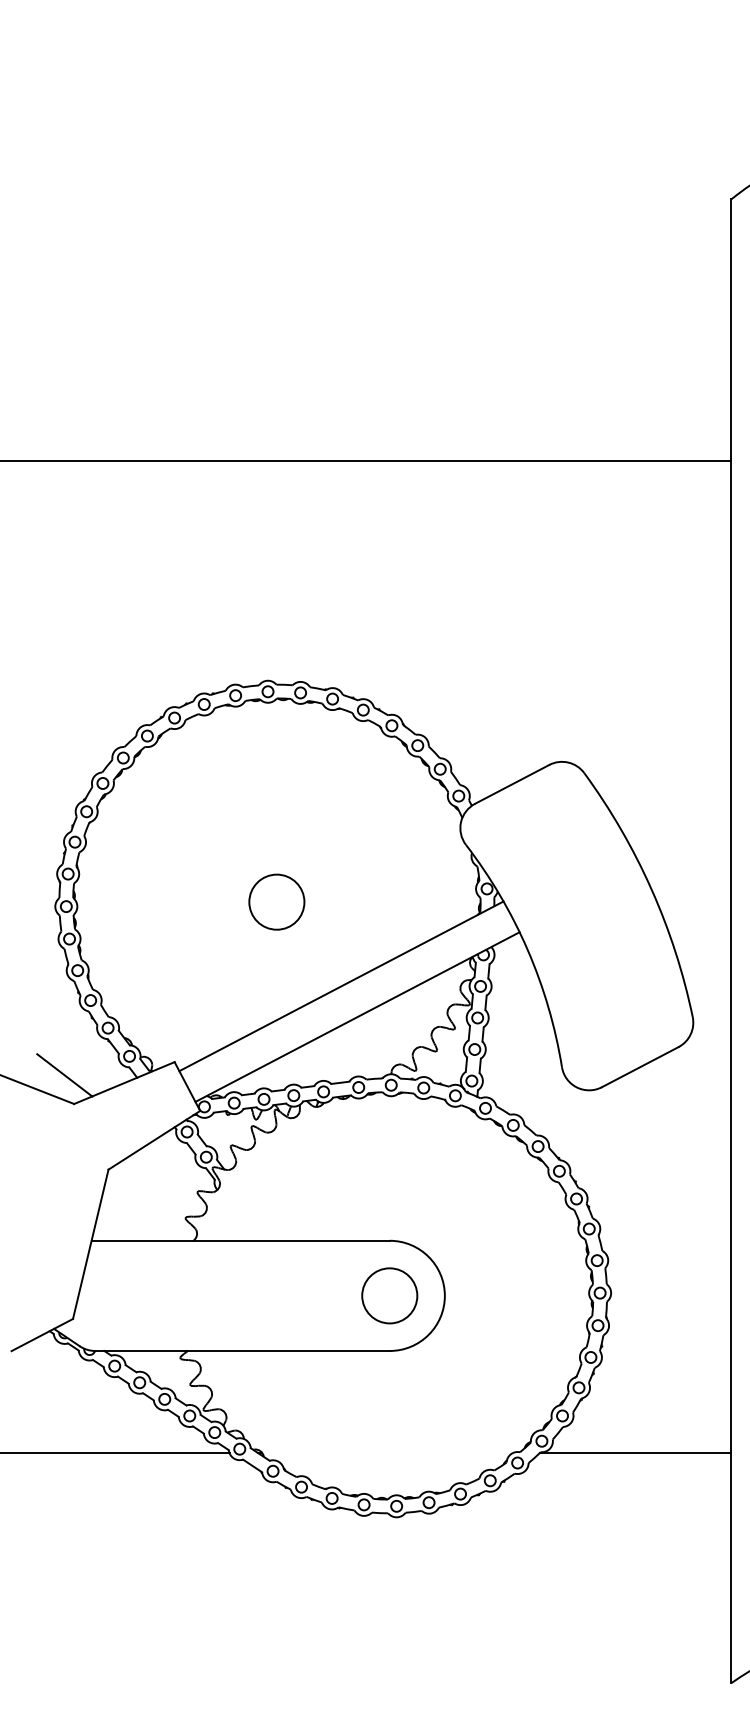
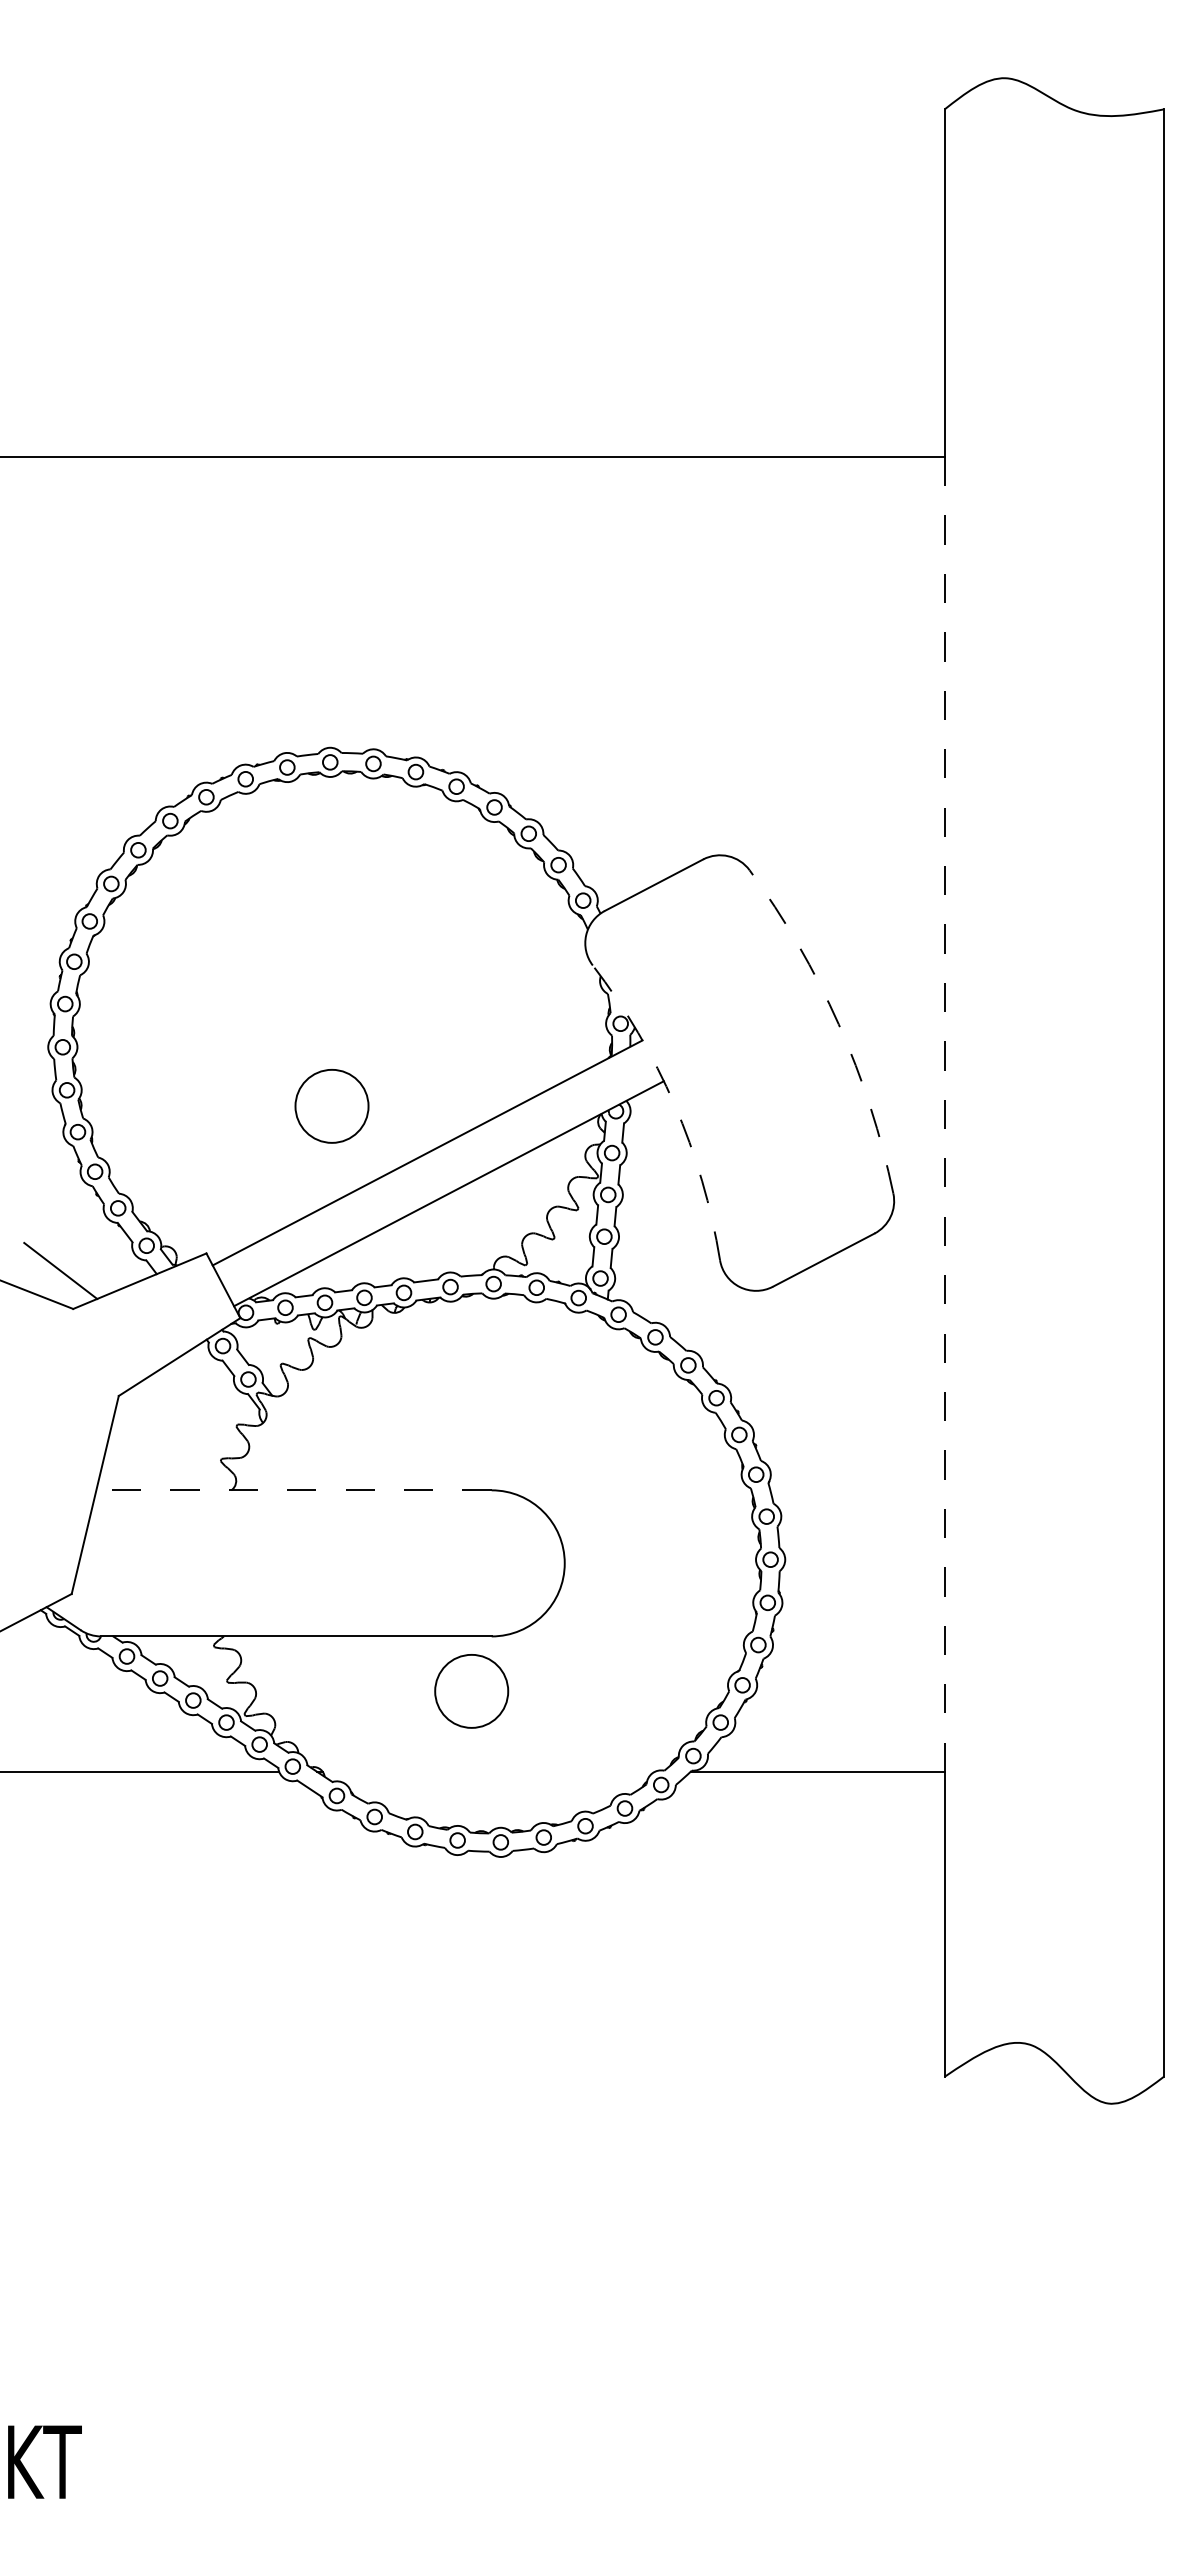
arc: (651, 889) -> (838, 1024), solid -> dashed
circle: (276, 902) -> (331, 1106), moved
arc: (527, 949) -> (674, 1104), solid -> dashed
line: (731, 956) -> (944, 1113), solid -> dashed
line: (241, 1240) -> (294, 1490), solid -> dashed
circle: (389, 1295) -> (471, 1691), moved

